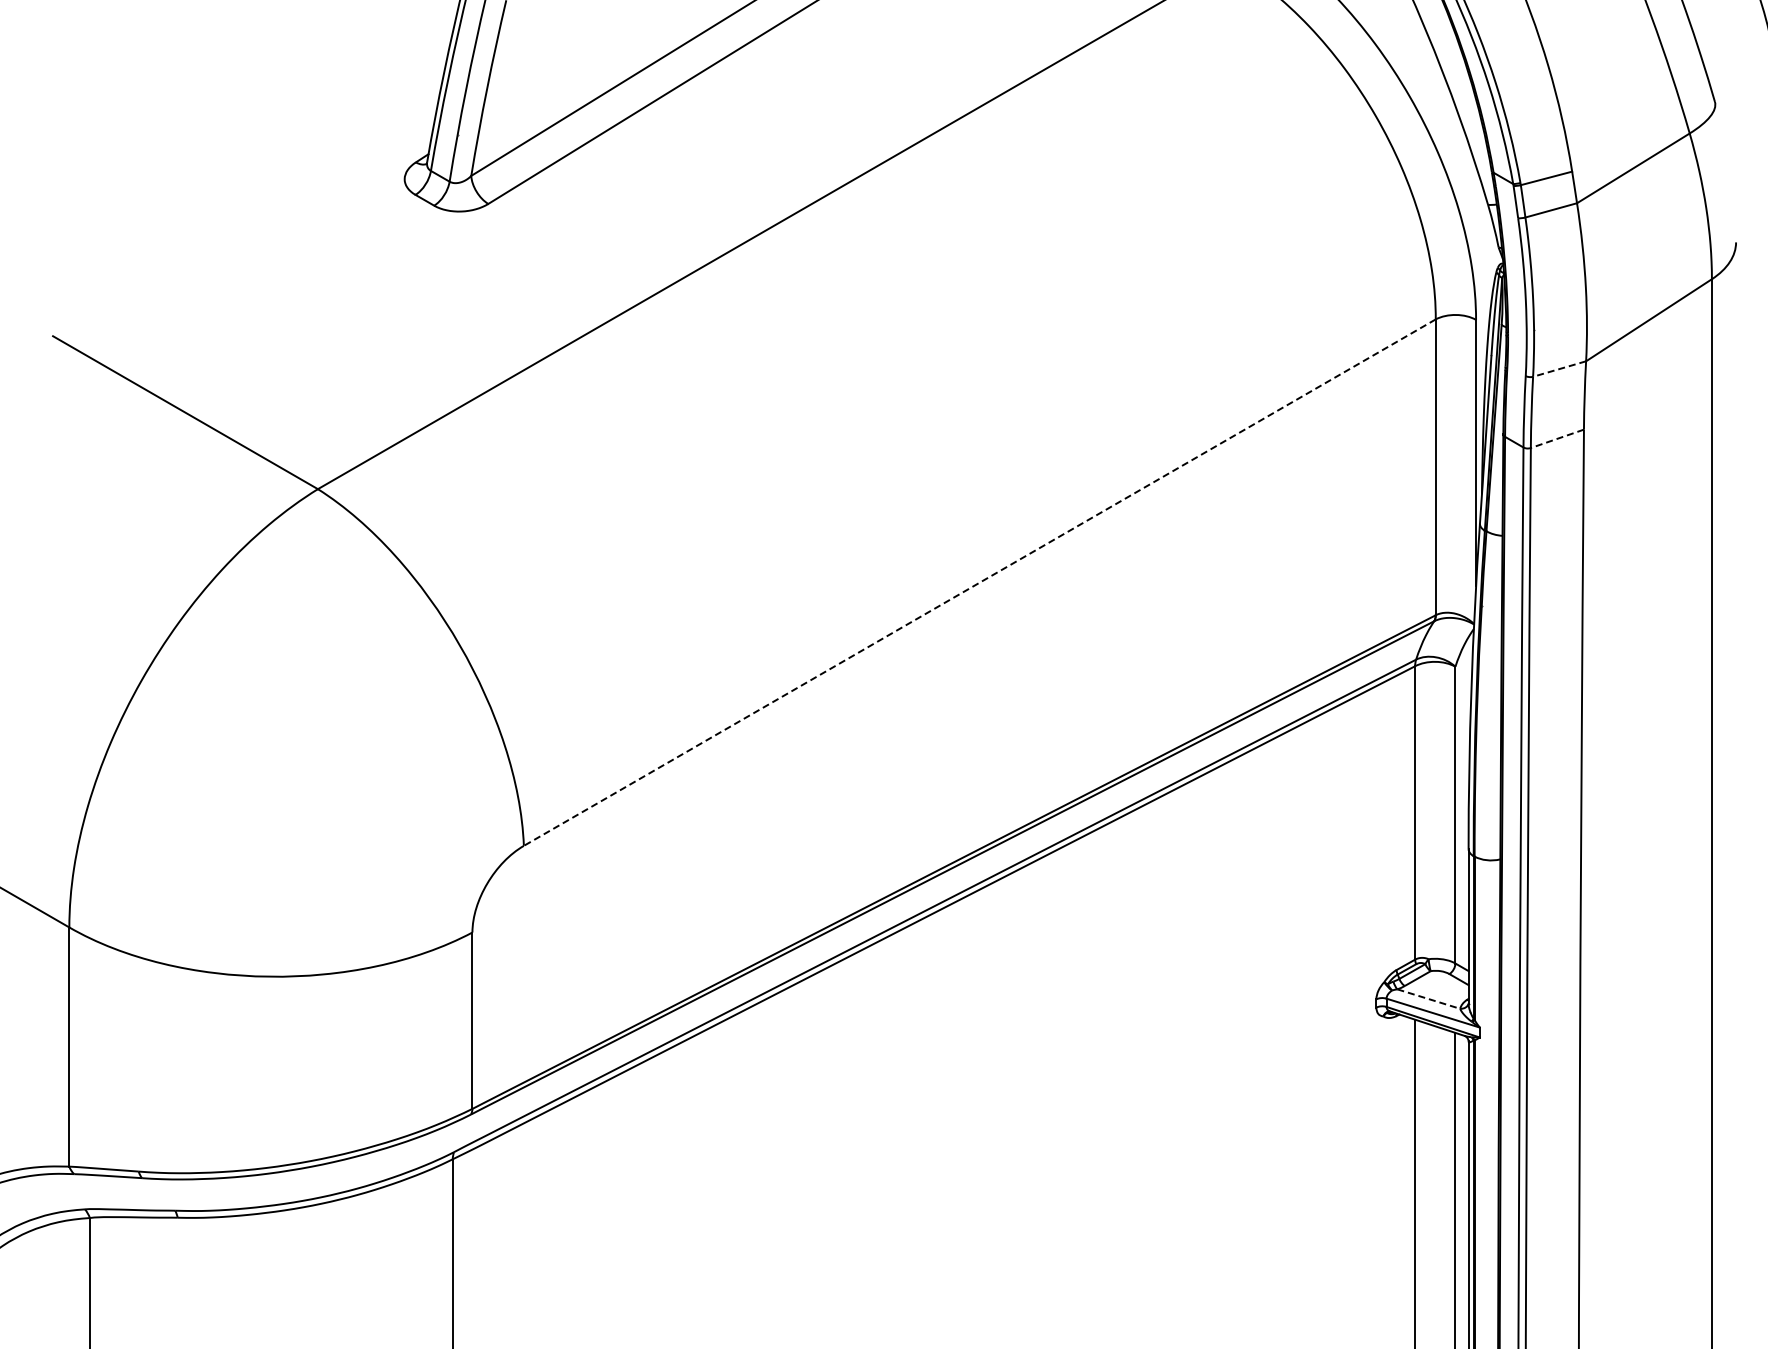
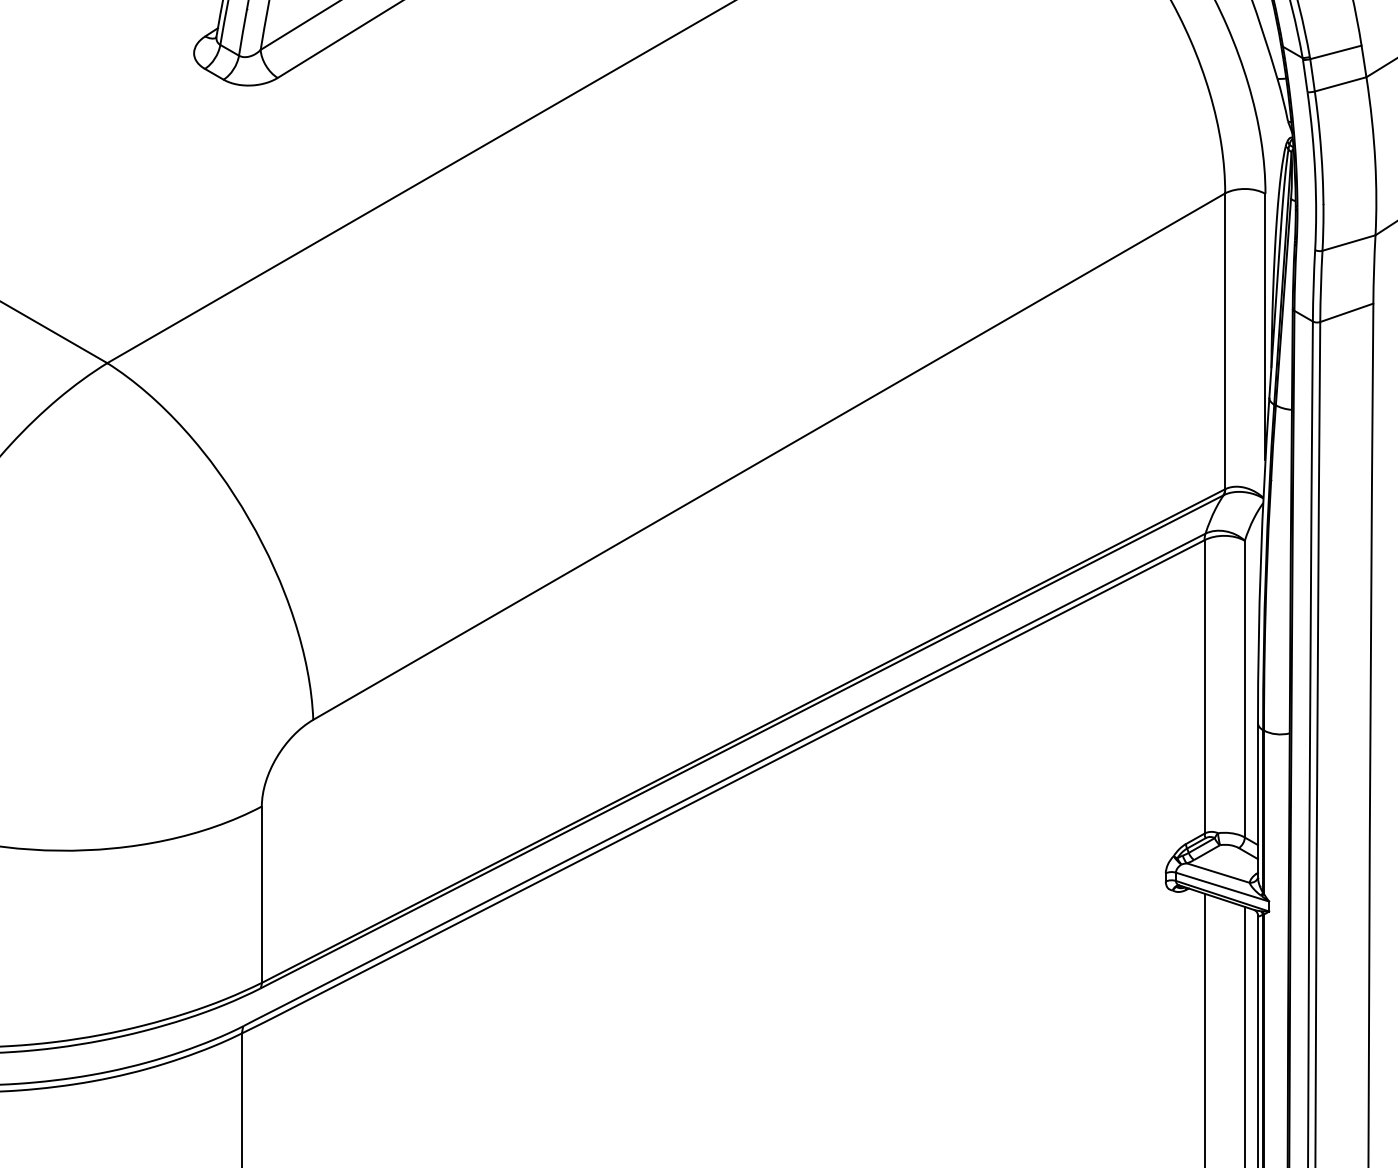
line: (1559, 369) -> (1348, 243), dashed -> solid
line: (1556, 438) -> (1345, 312), dashed -> solid
line: (979, 582) -> (768, 456), dashed -> solid
line: (1428, 999) -> (1217, 873), dashed -> solid

